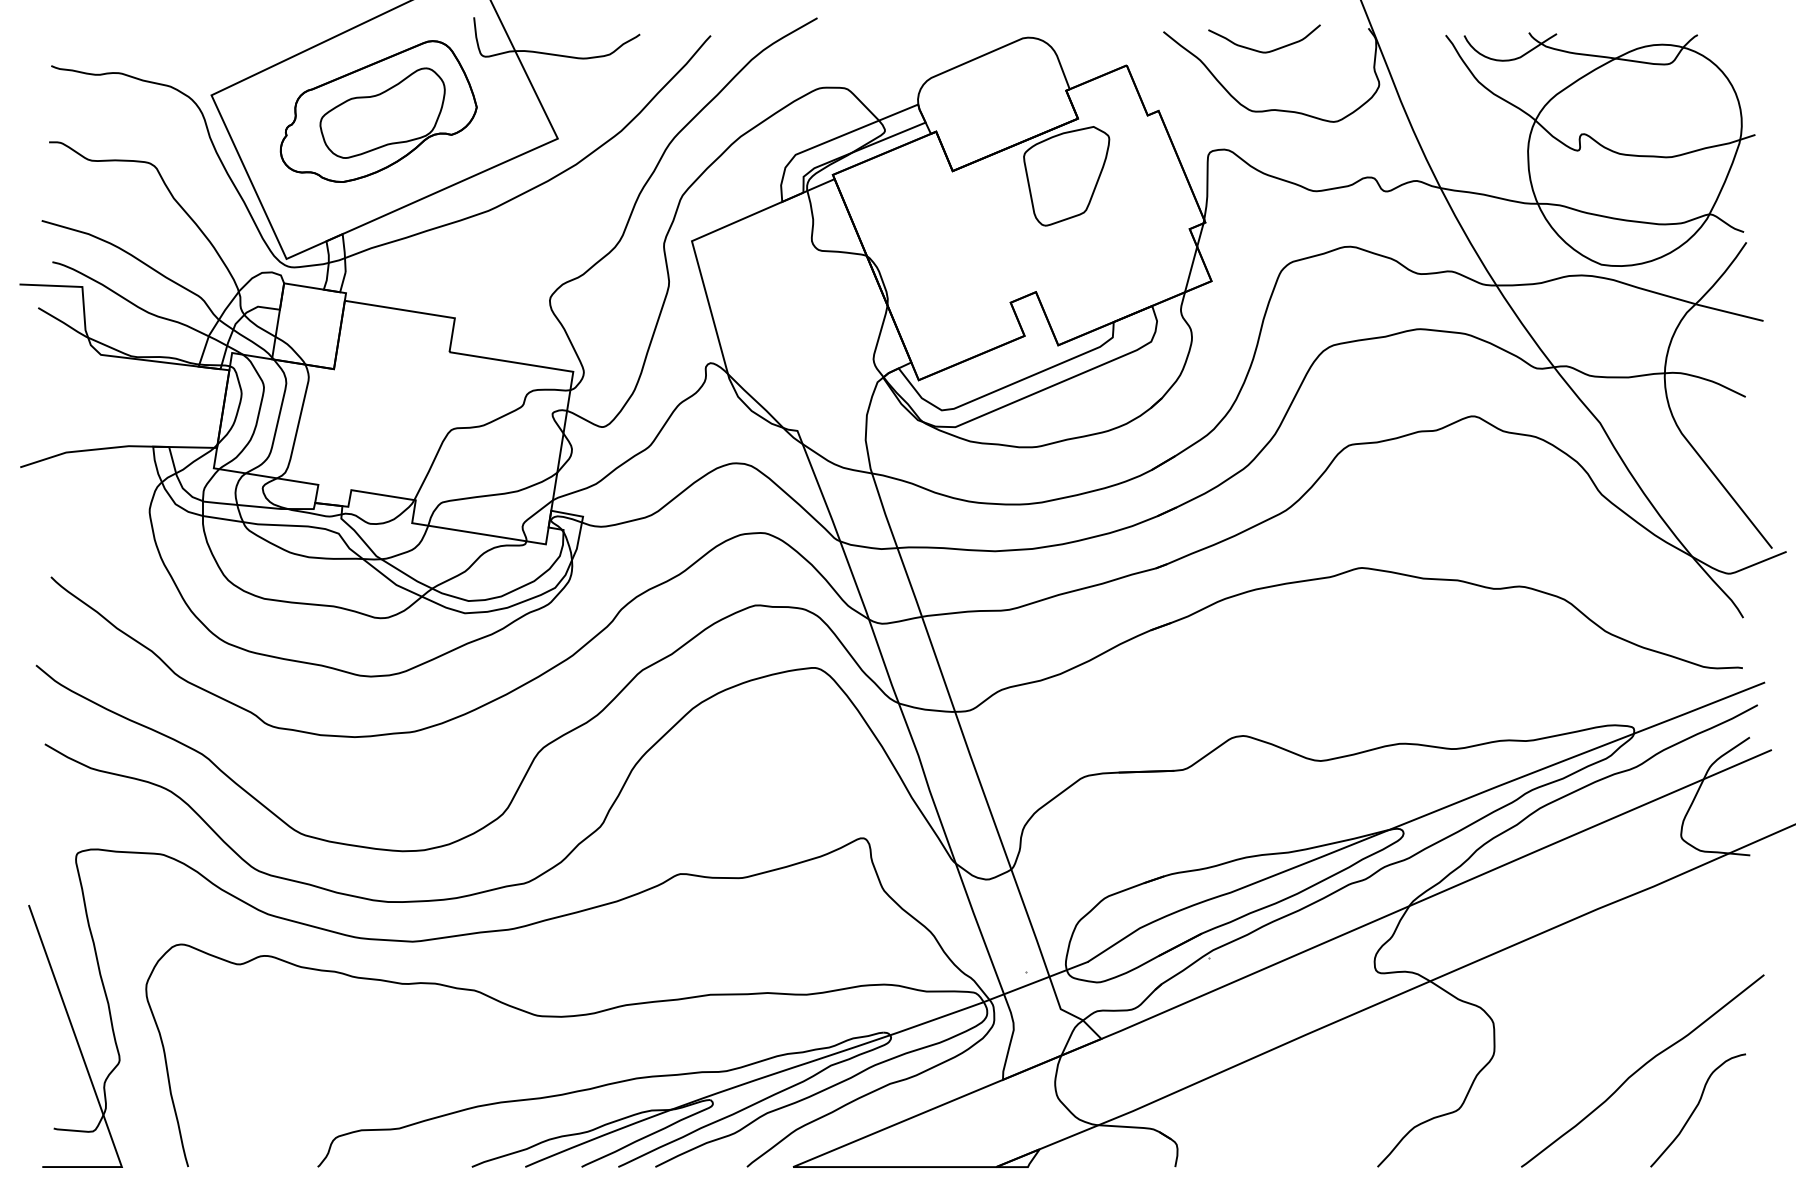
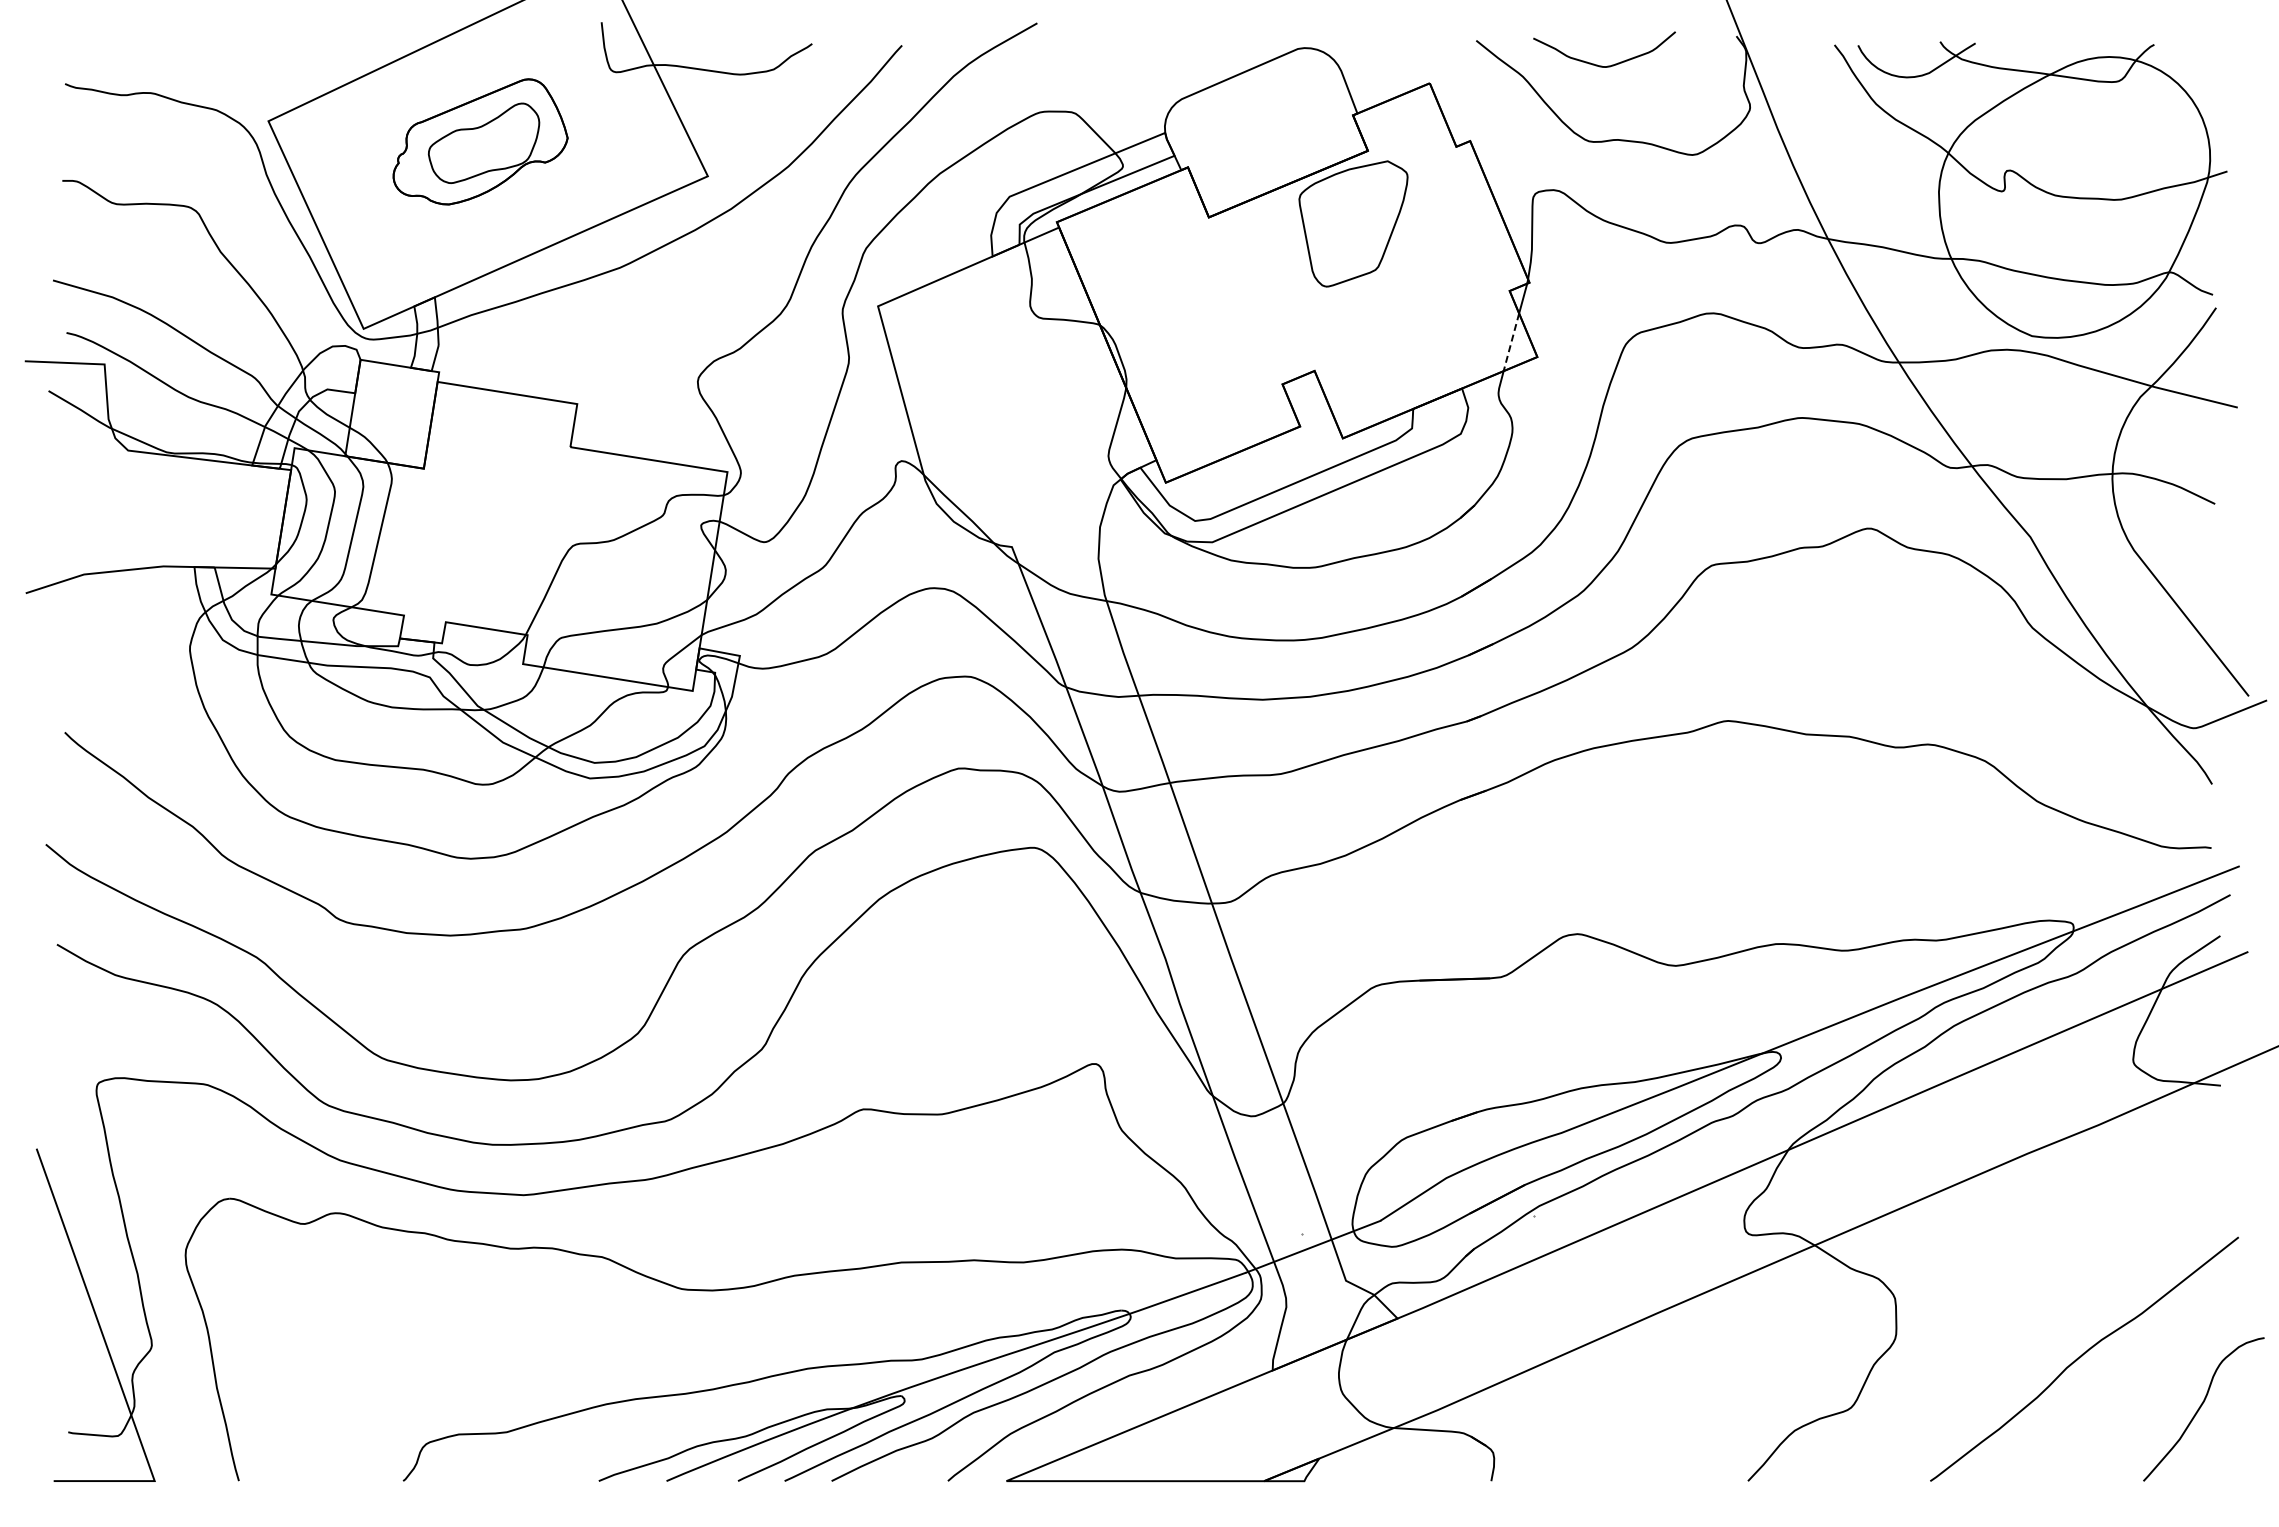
part: (378, 111) -> (480, 141), size x0.7
line: (1191, 269) -> (1511, 342), solid -> dashed
curve: (1696, 1109) -> (2201, 1407), moved

